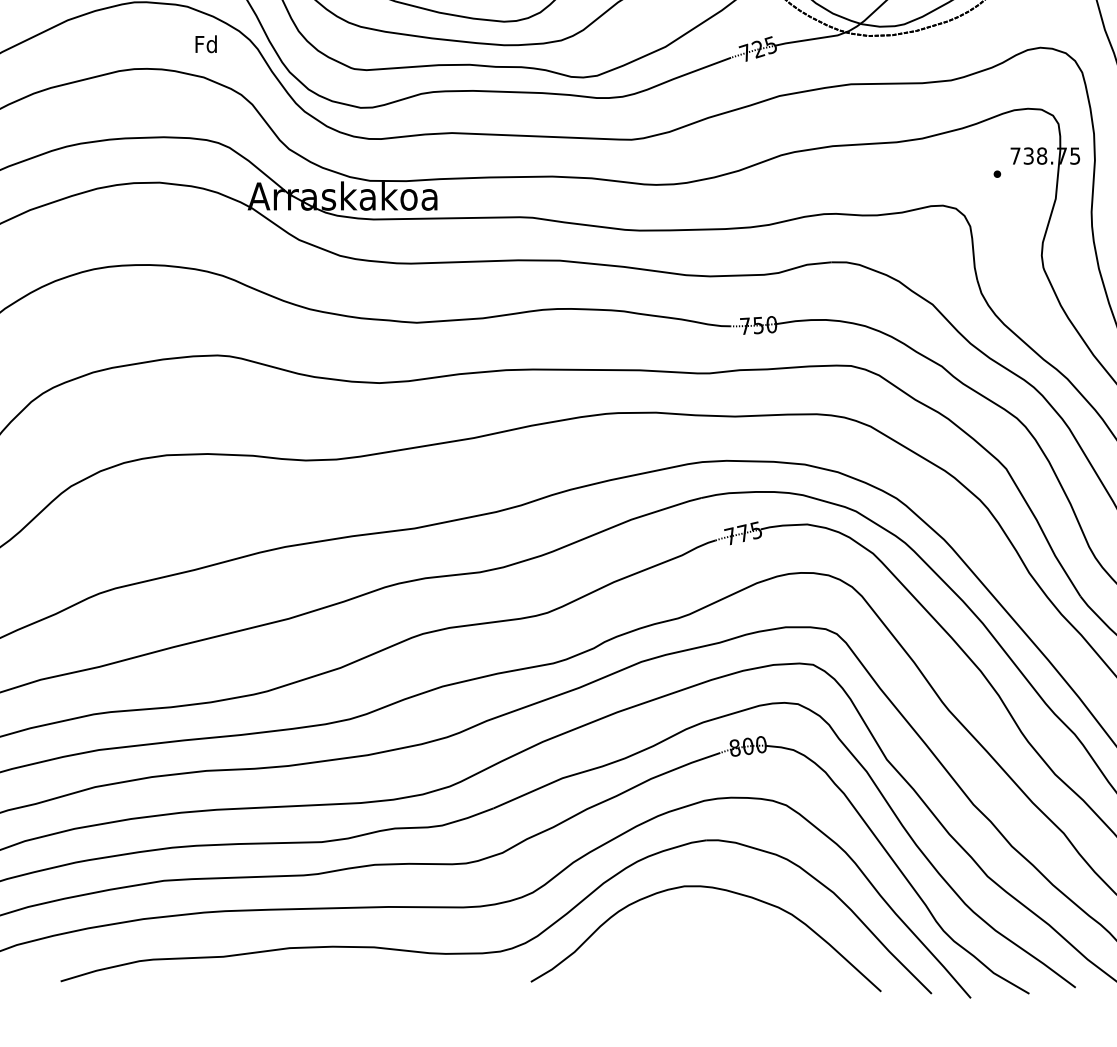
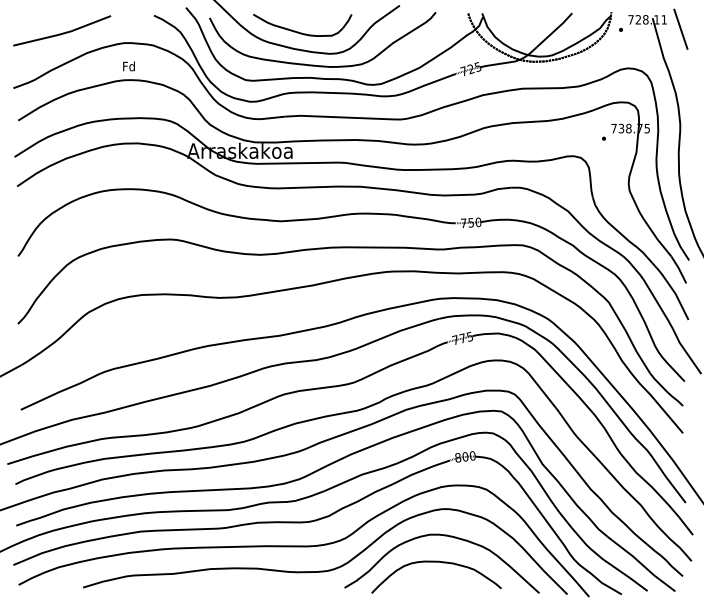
text: (205, 44) -> (128, 66), moved
curve: (696, 936) -> (436, 562), added

